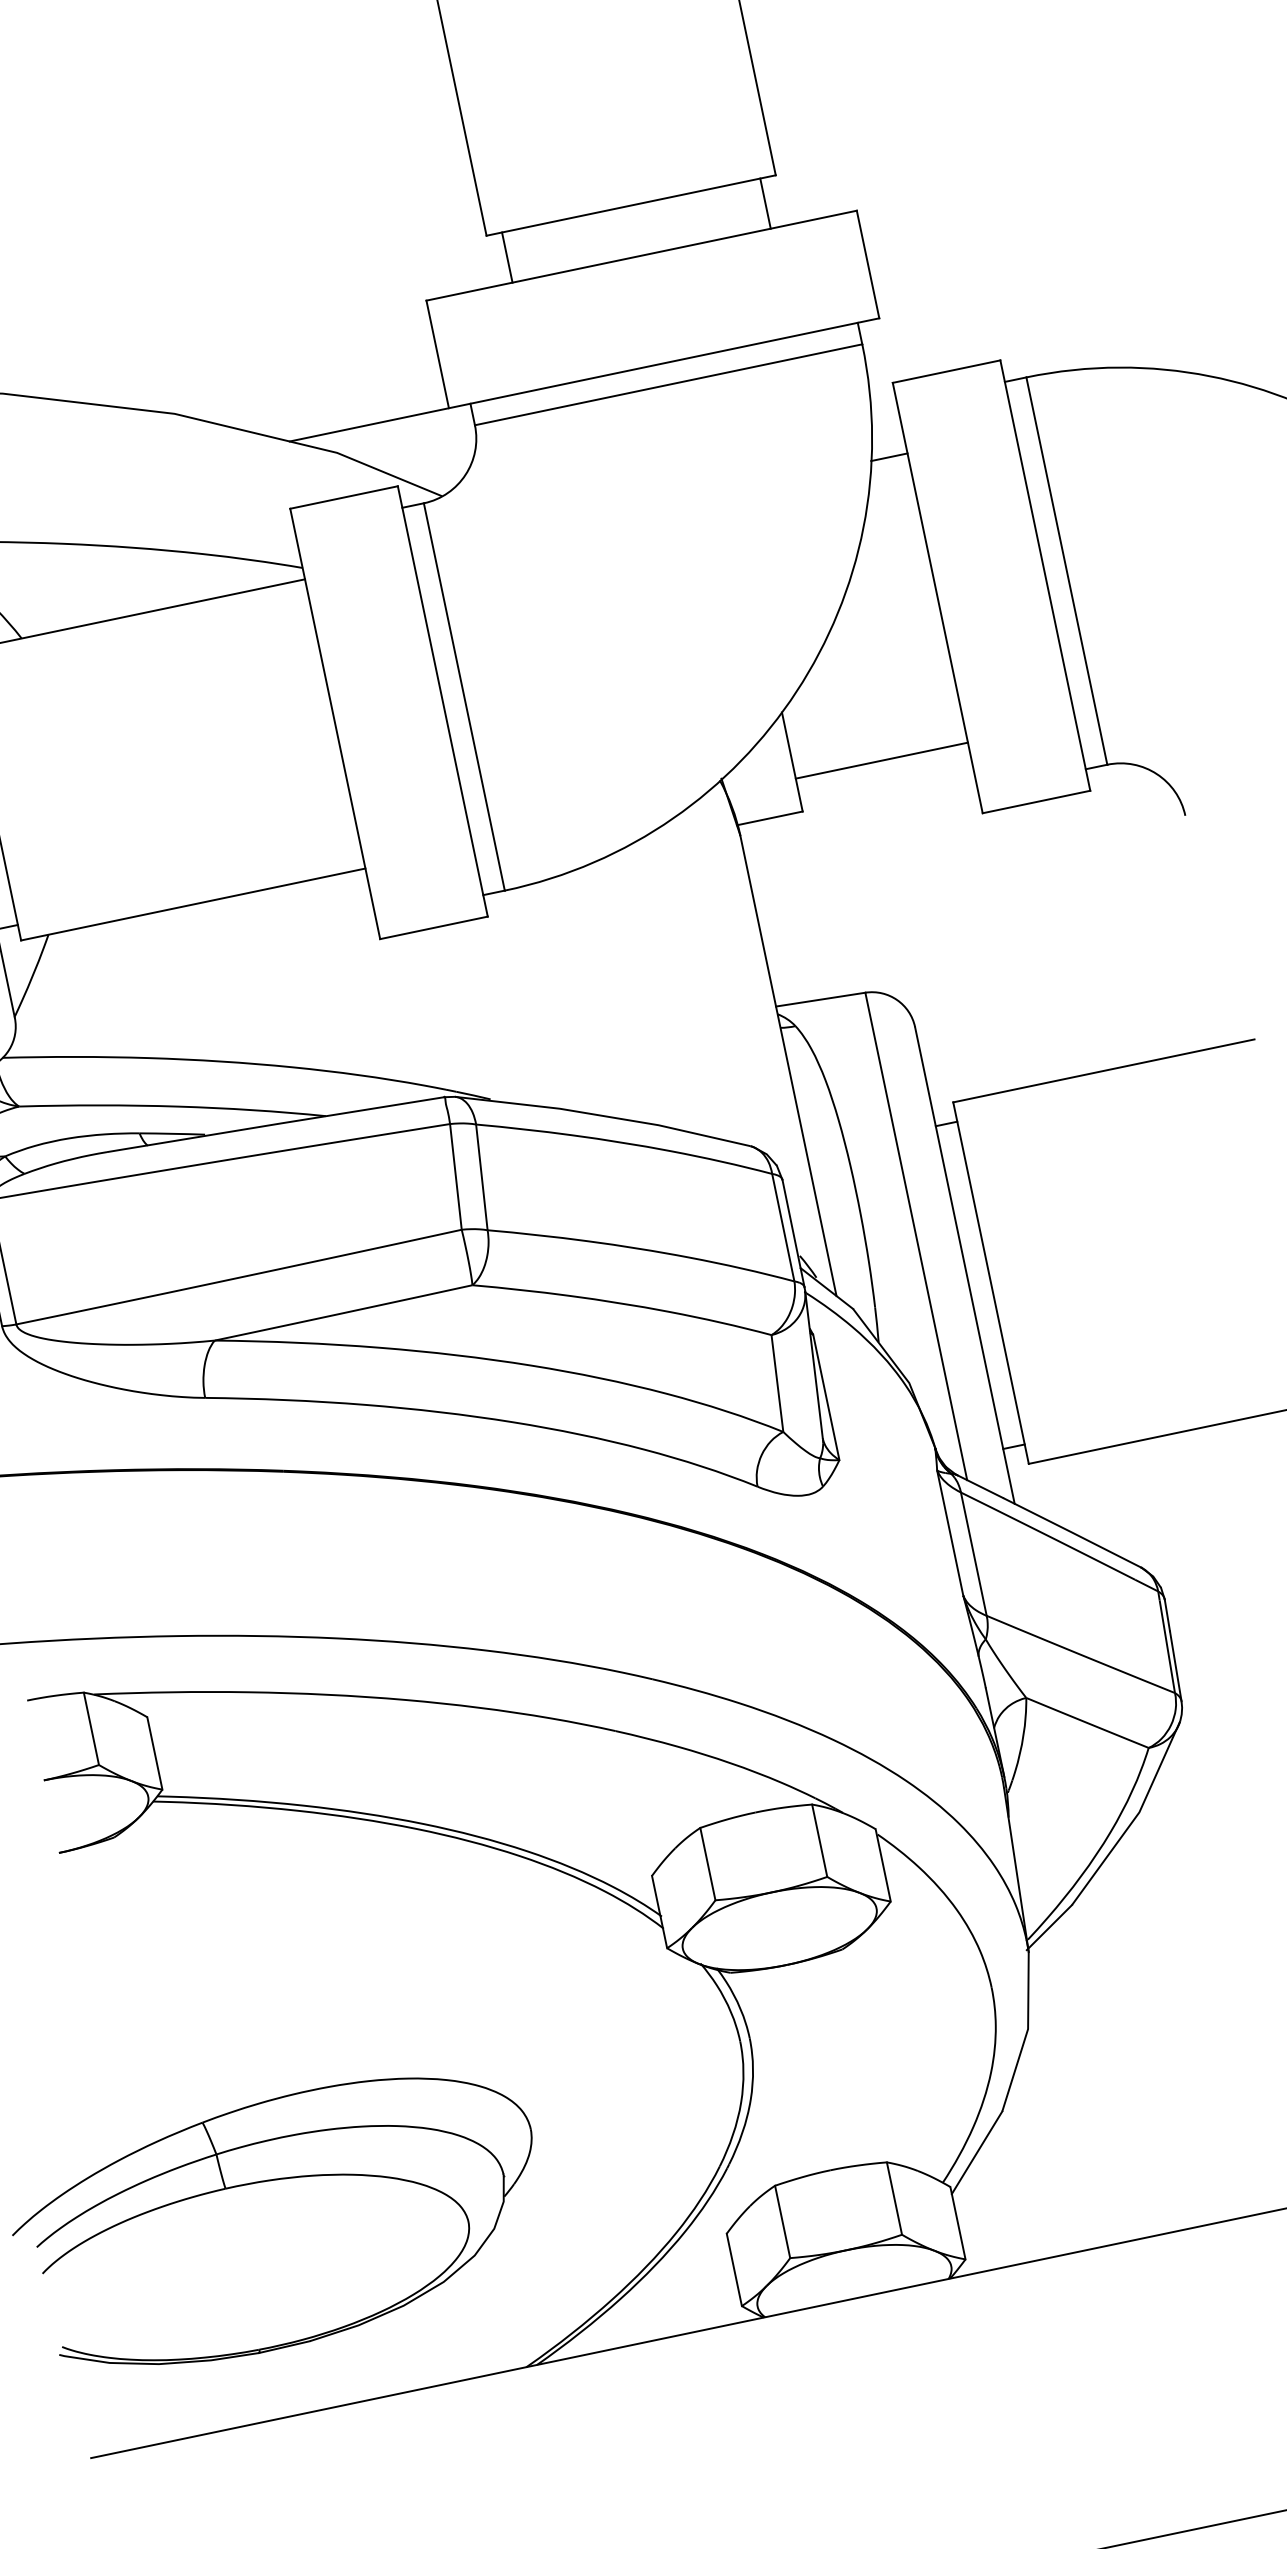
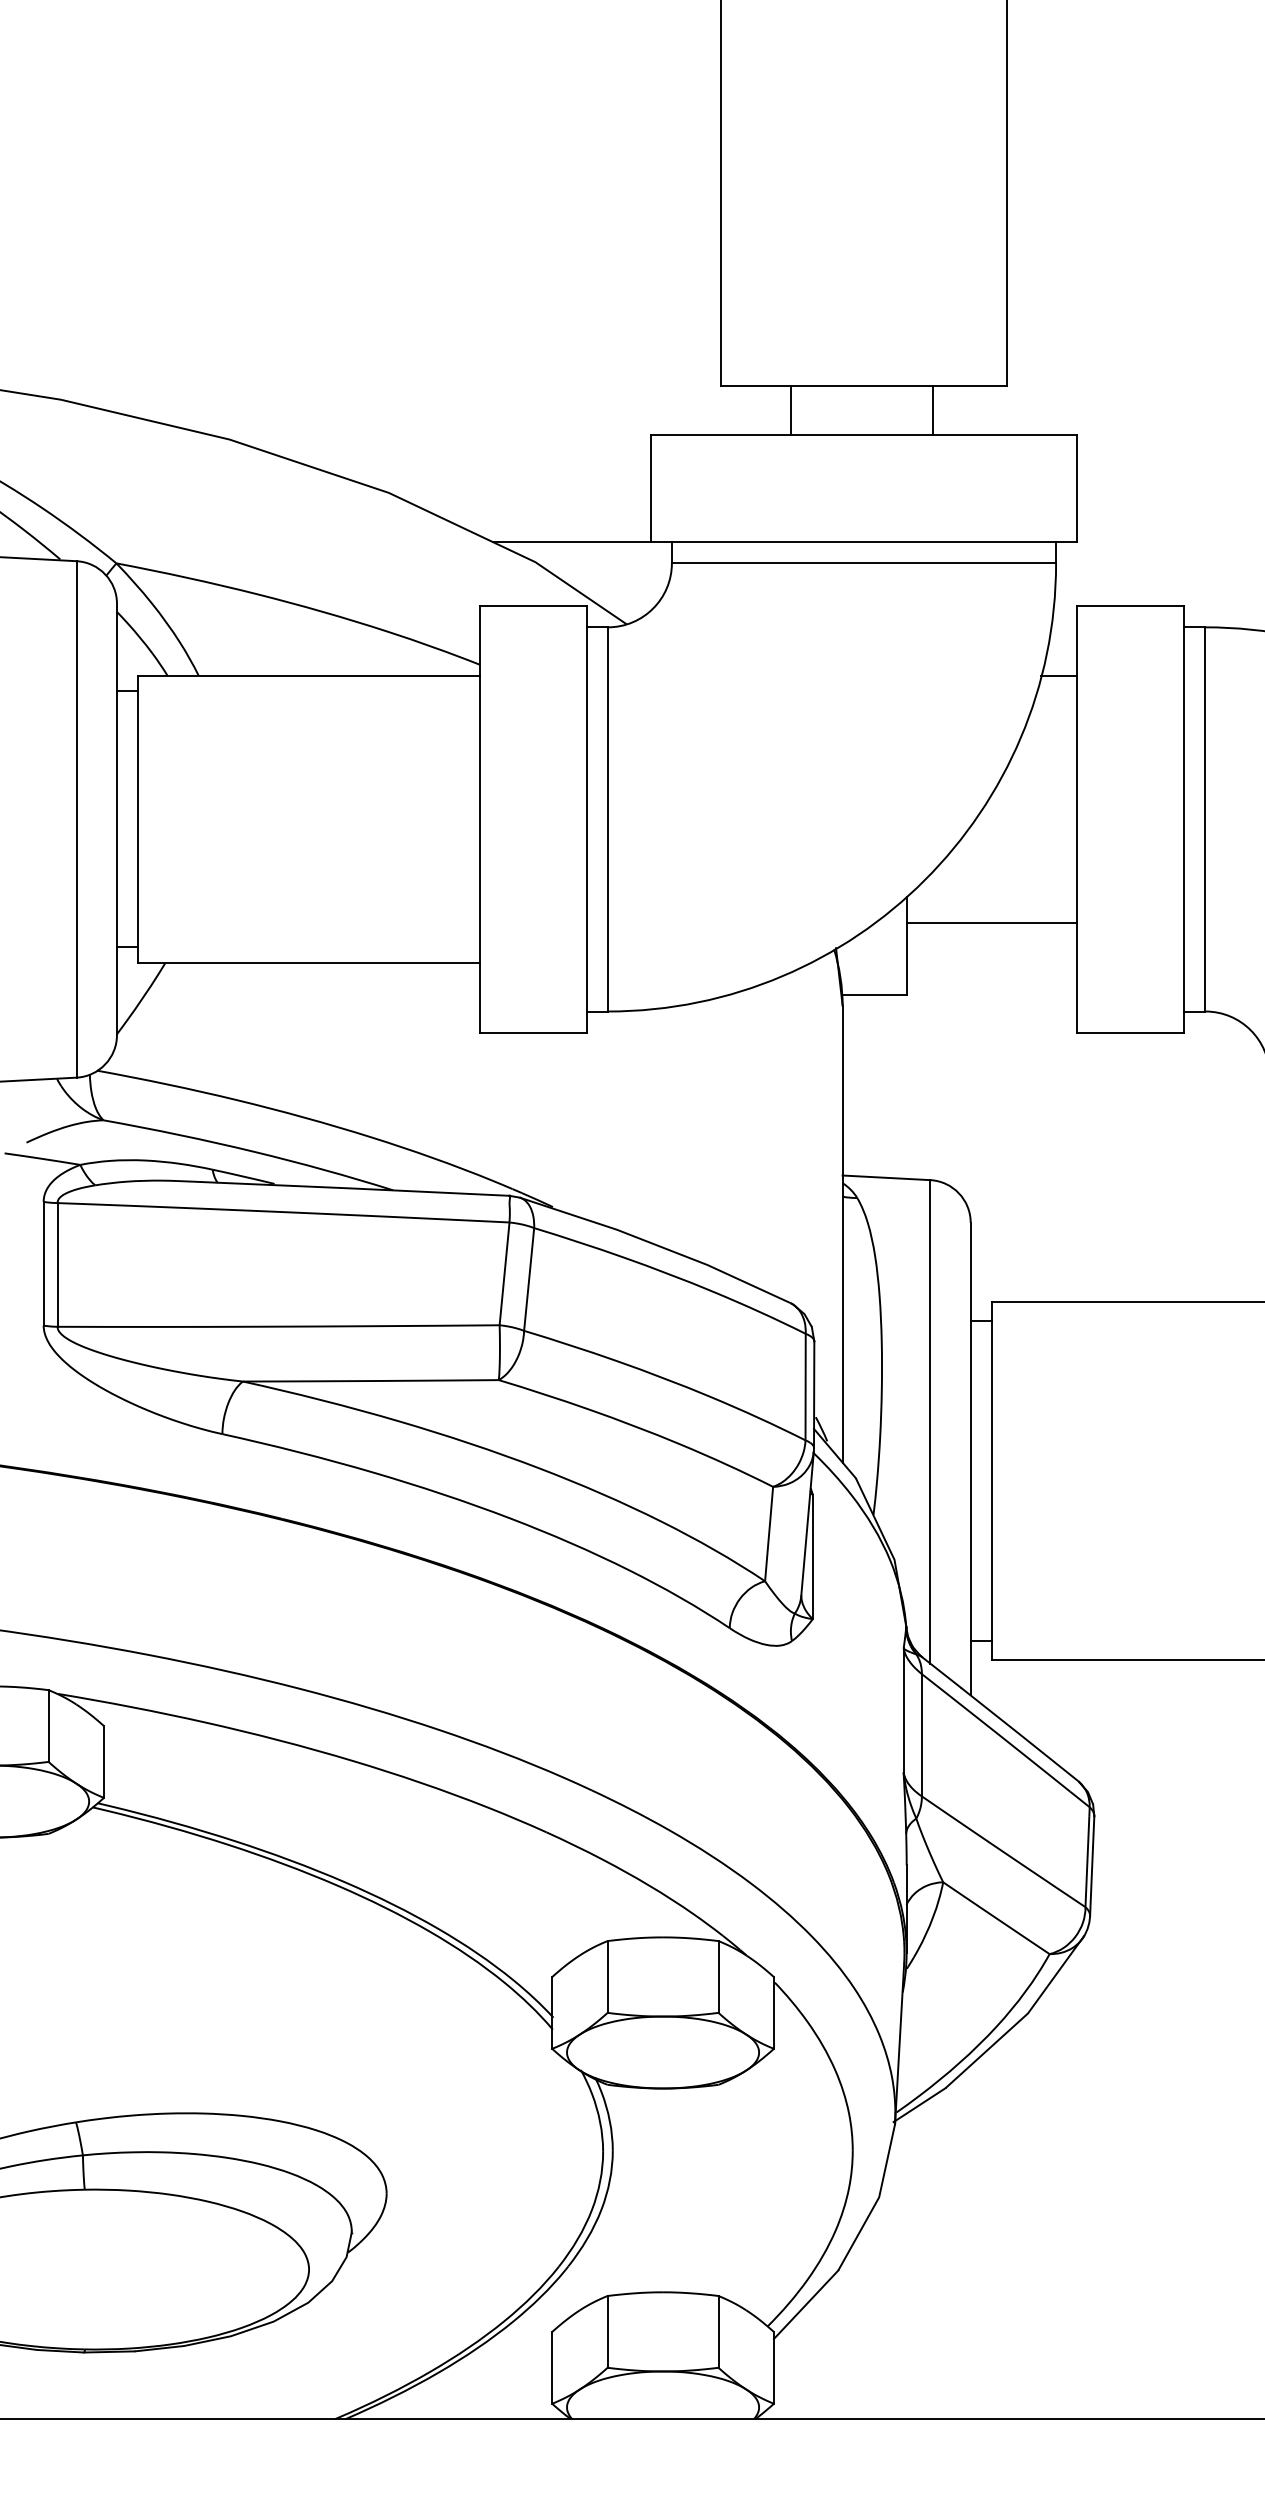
line: (765, 203) -> (933, 410), moved
line: (506, 257) -> (790, 410), moved
line: (881, 760) -> (991, 922), moved

